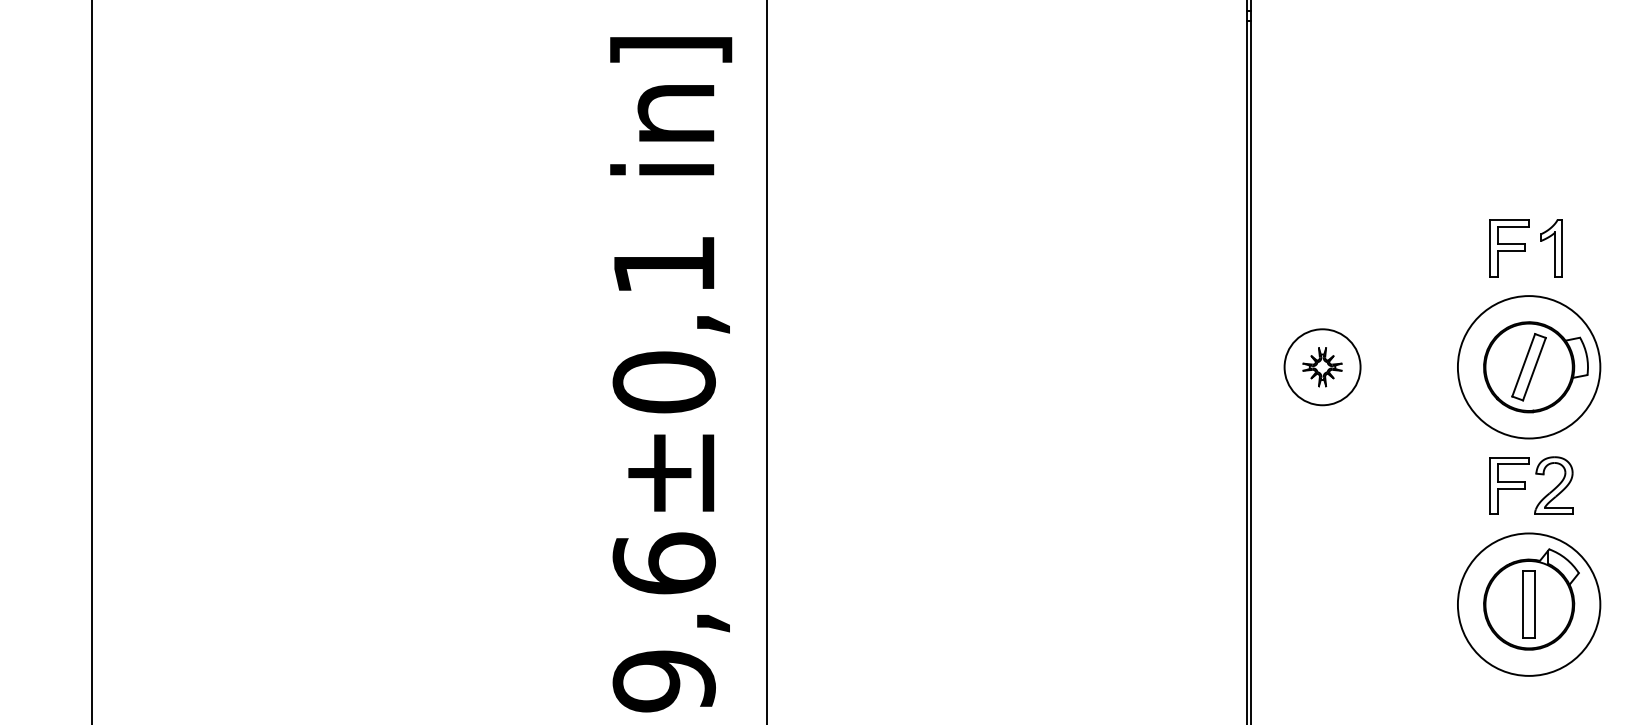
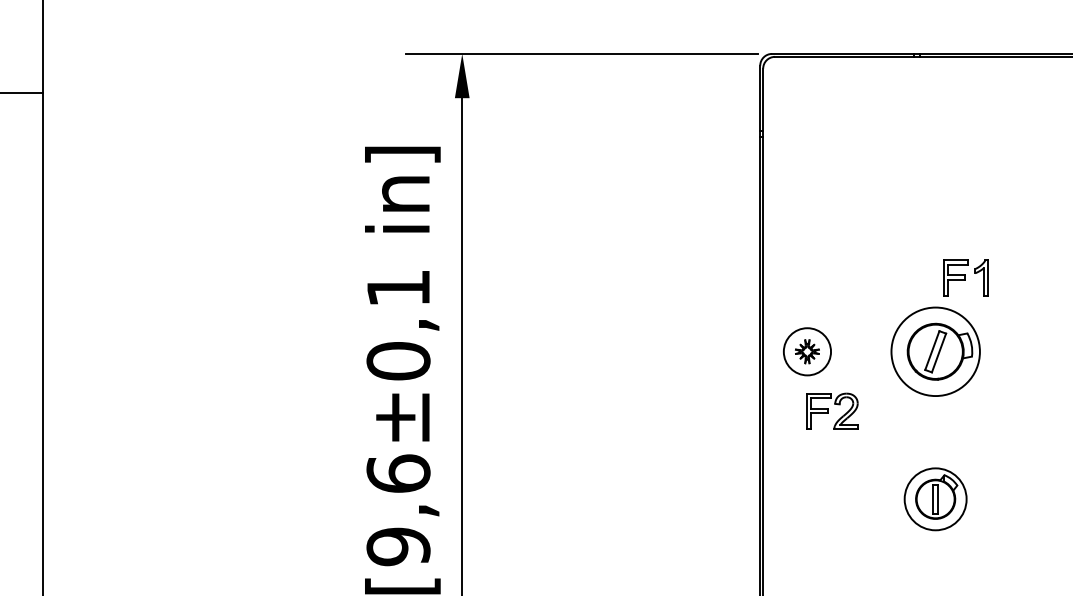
part: (1525, 247) -> (965, 277), moved
part: (1531, 484) -> (832, 410), moved
part: (1528, 605) -> (935, 499), size x0.7

